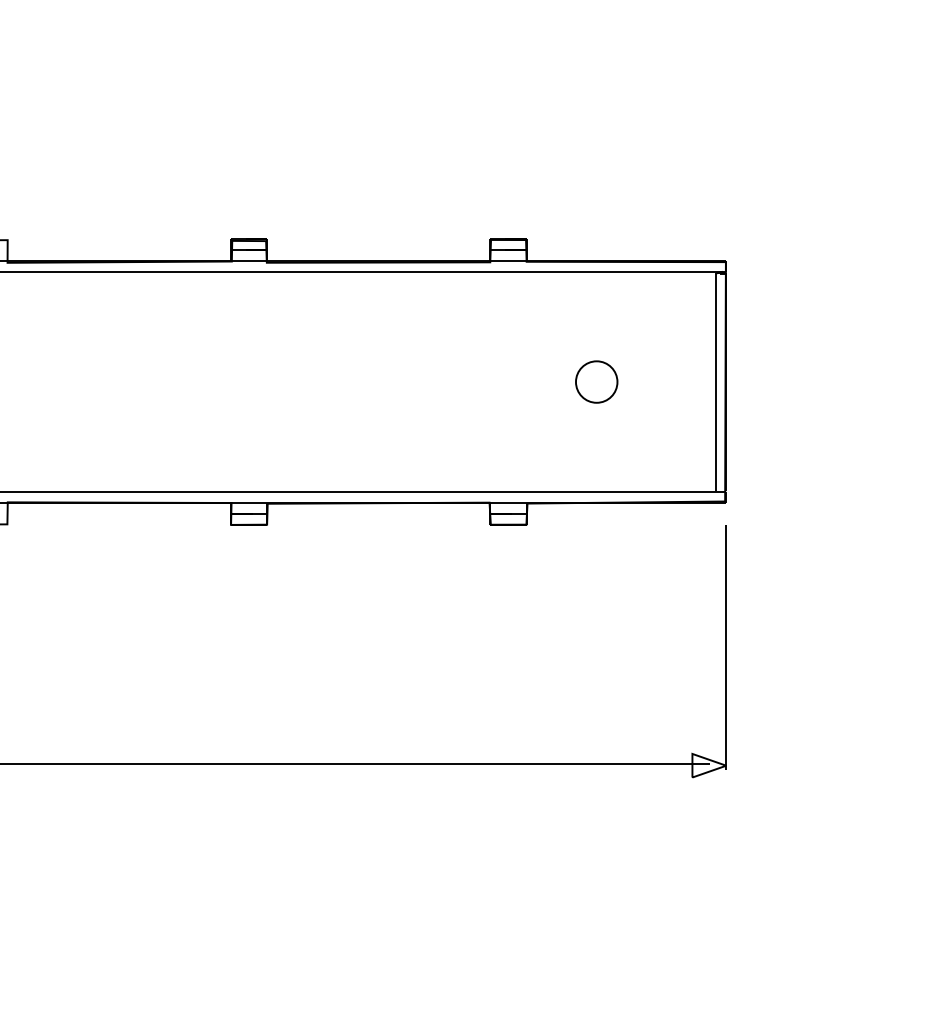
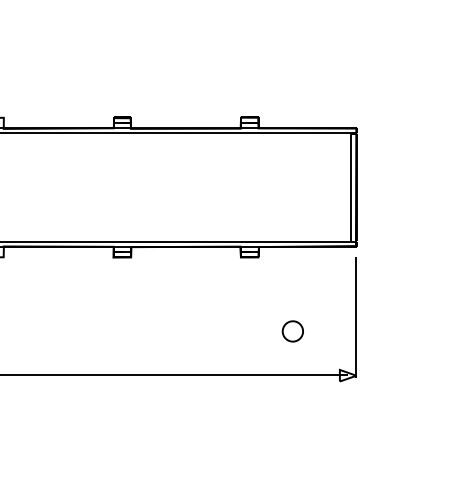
part: (595, 382) -> (292, 331), moved

